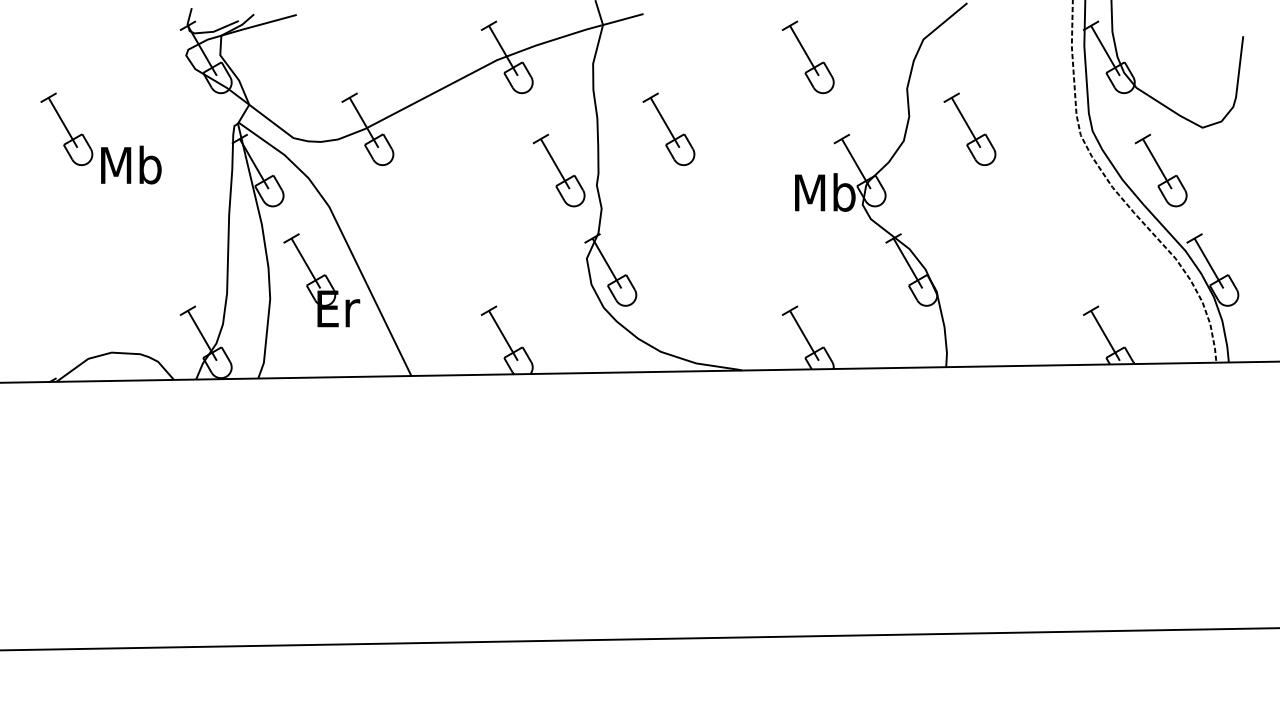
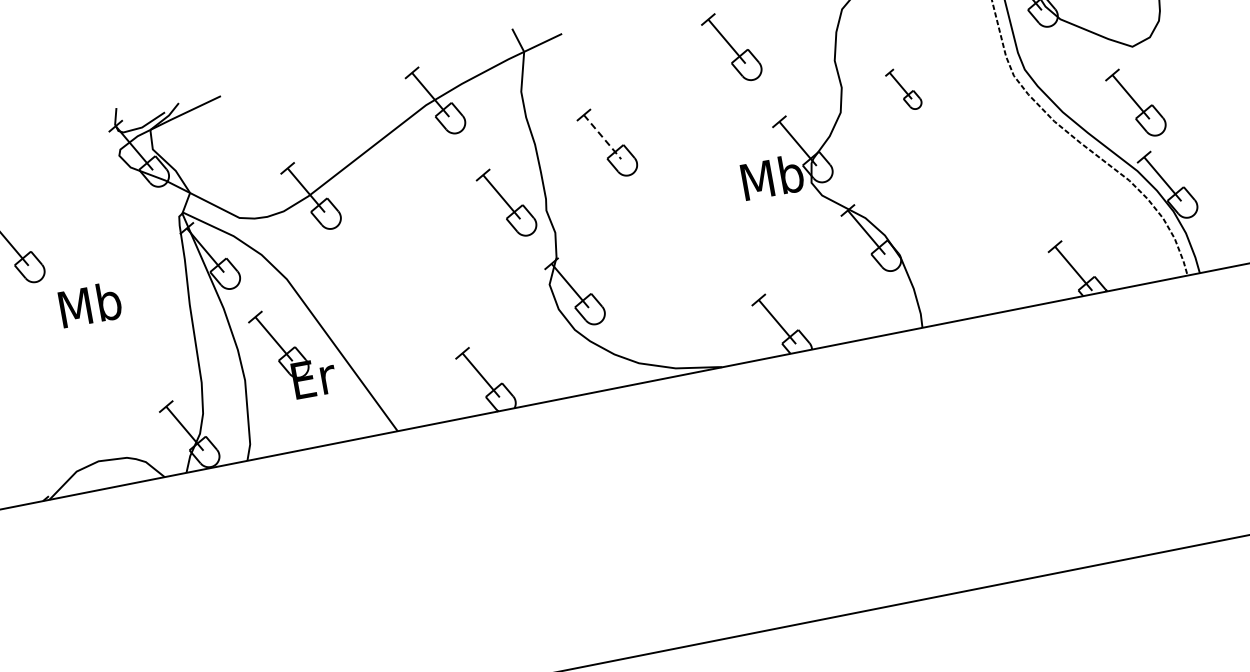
line: (665, 122) -> (602, 136), solid -> dashed
part: (969, 128) -> (903, 88), size x0.6
text: (131, 164) -> (90, 304), moved
part: (1160, 170) -> (1135, 102), moved

